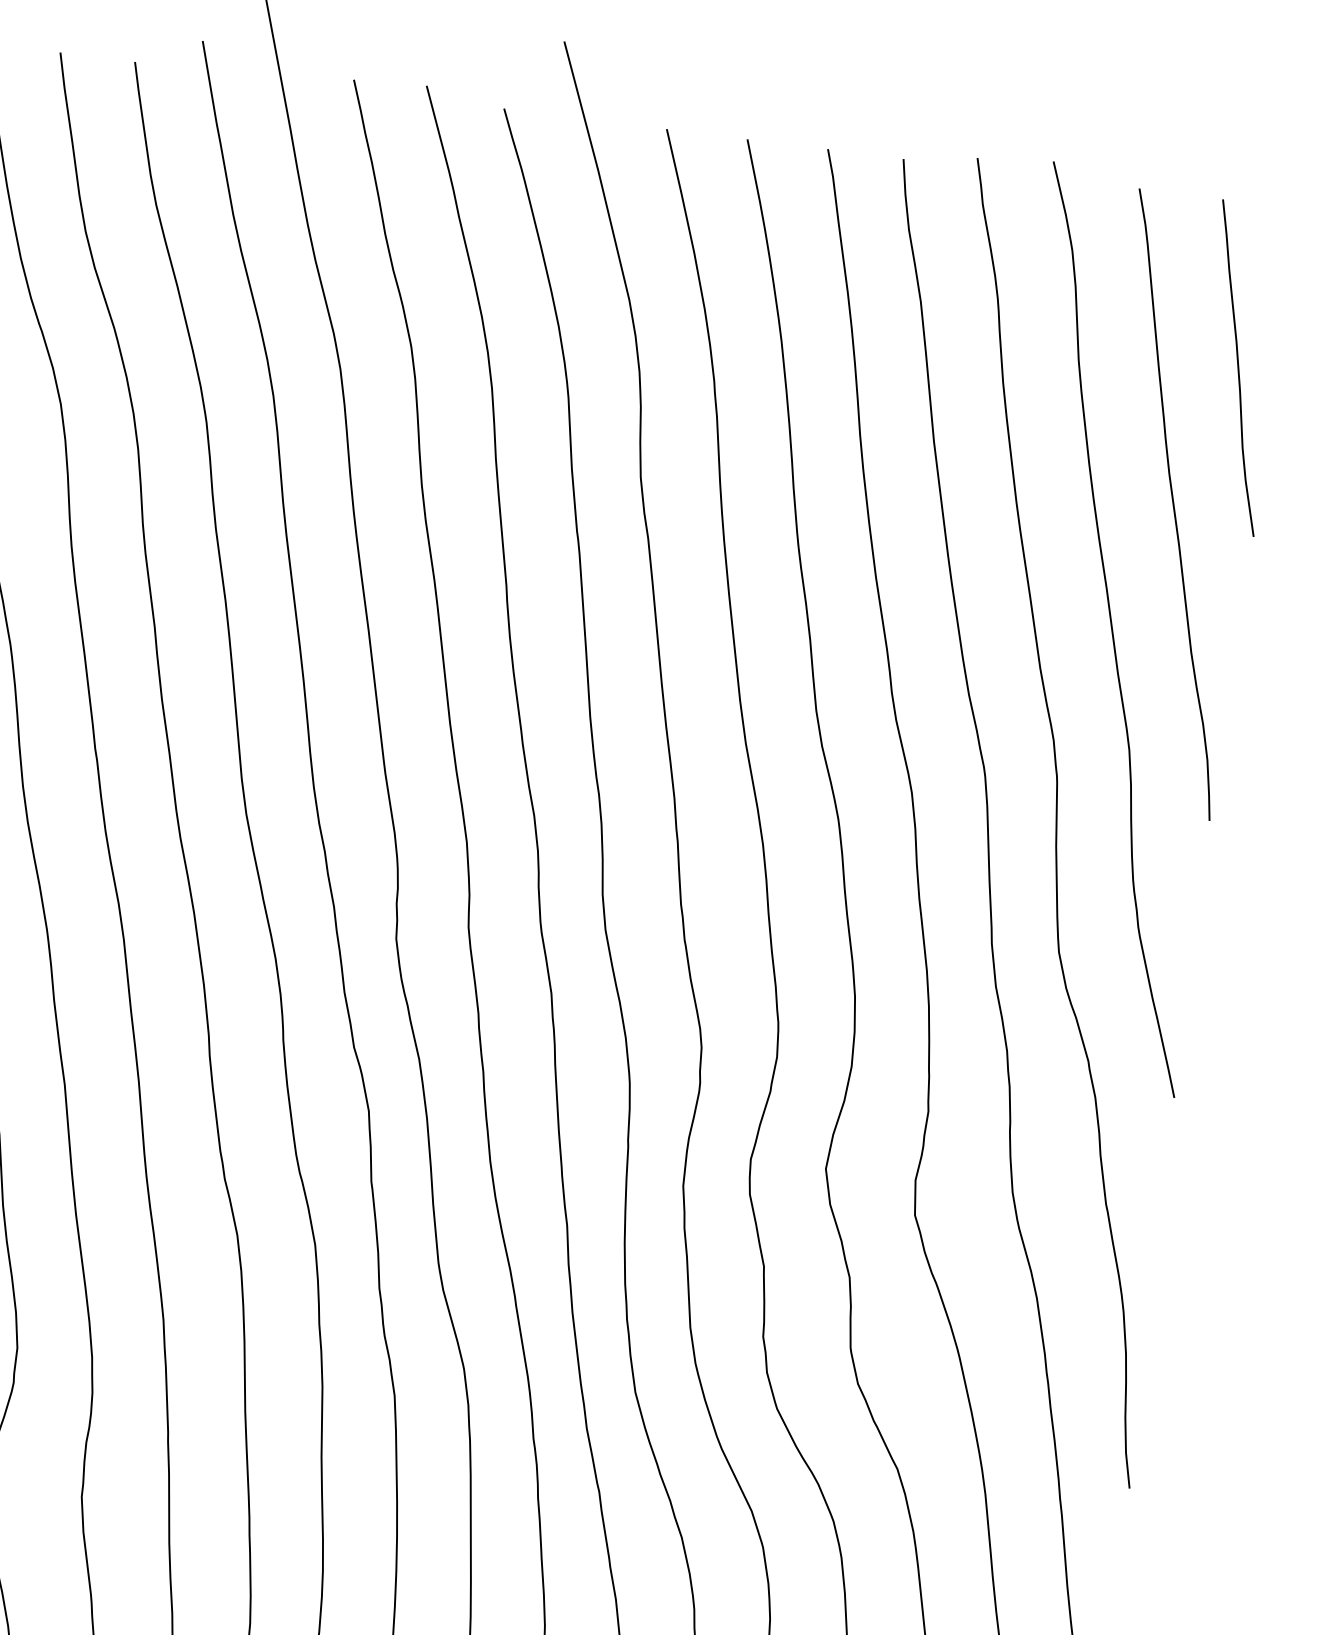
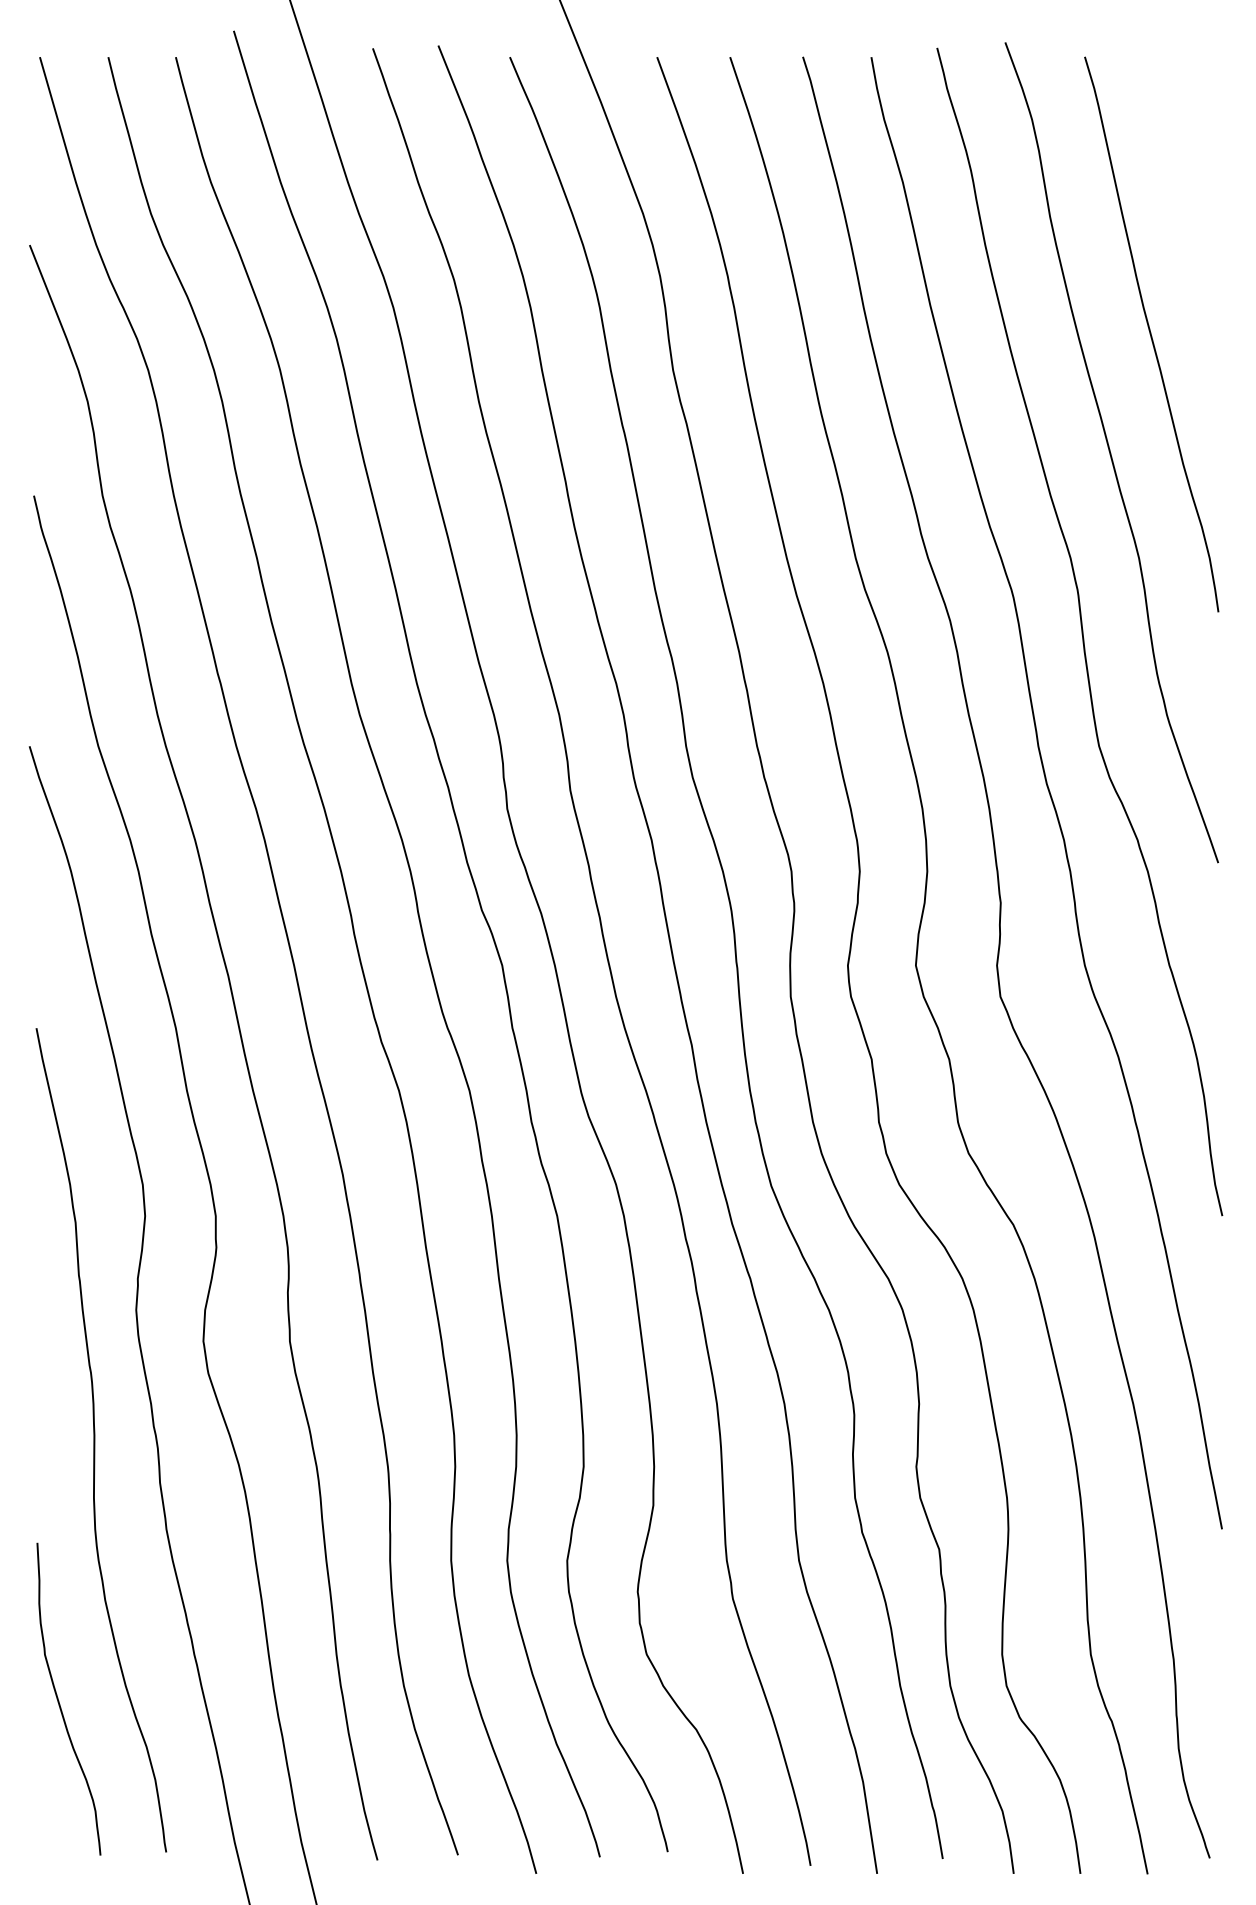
curve: (1237, 367) -> (1192, 205), removed

